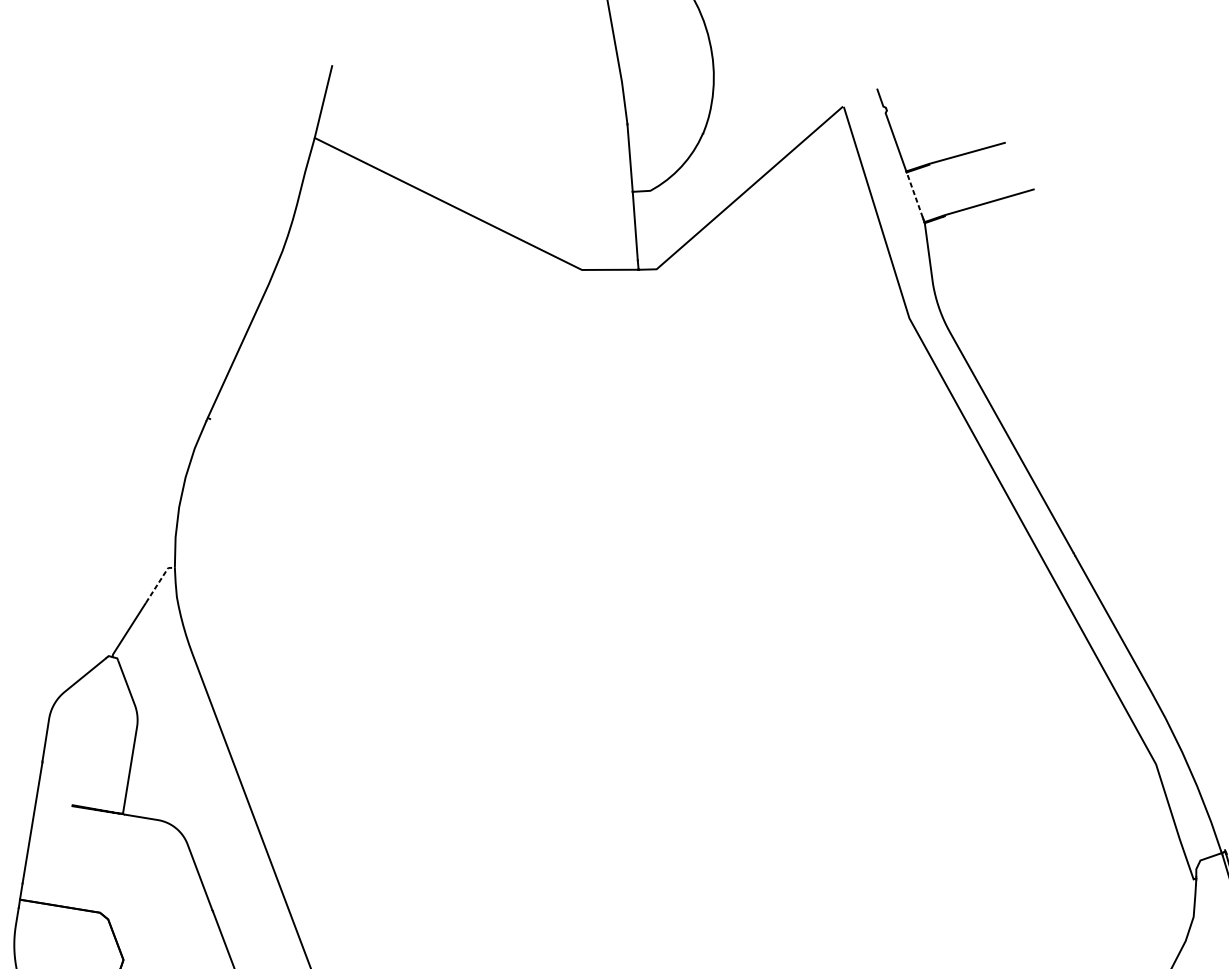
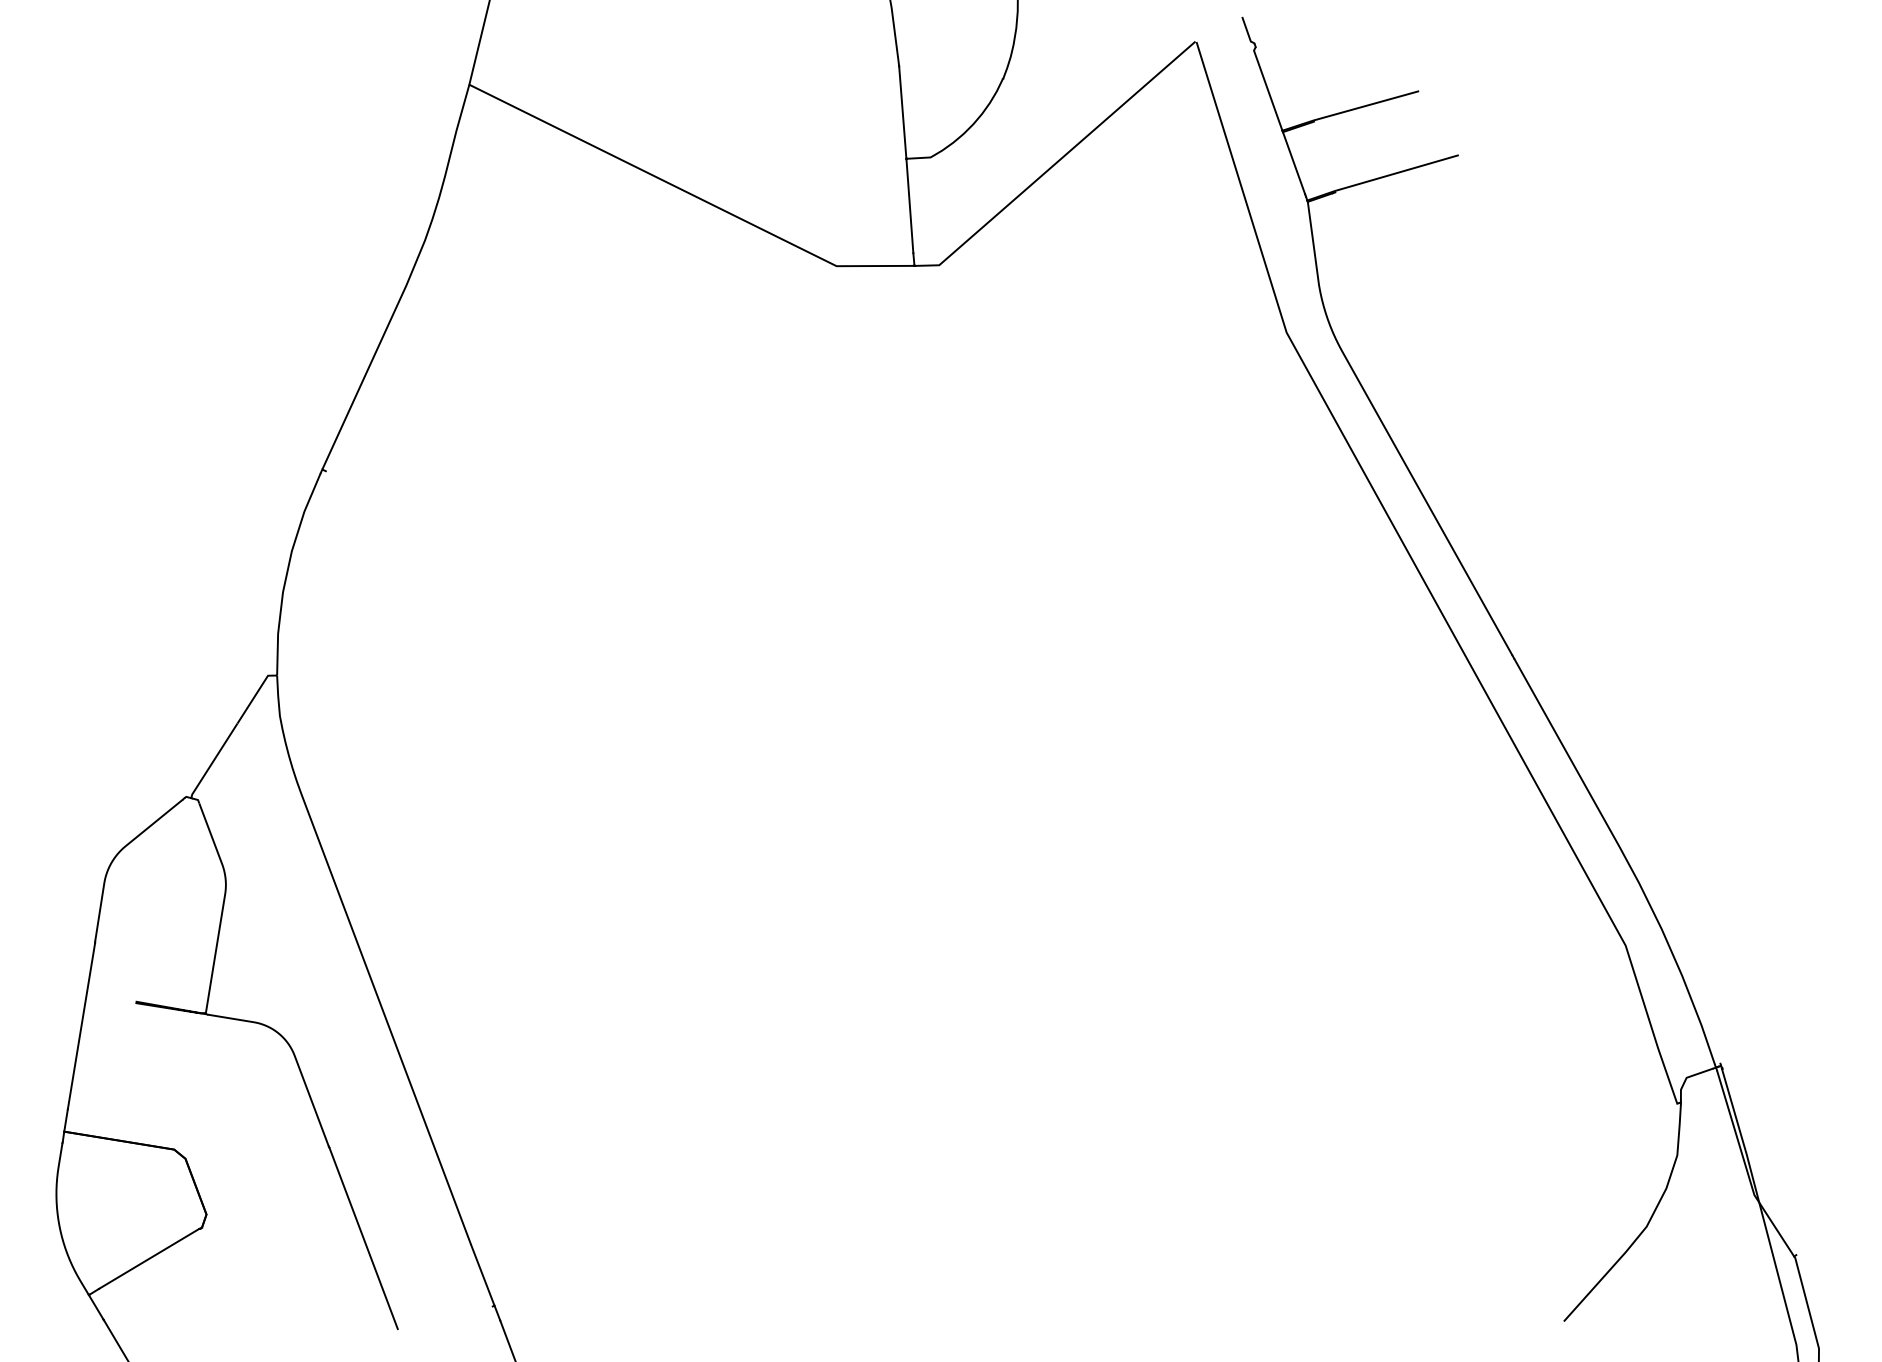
line: (915, 195) -> (1294, 163), dashed -> solid
line: (159, 582) -> (255, 695), dashed -> solid

